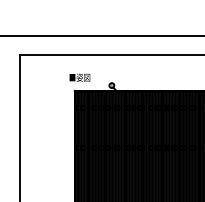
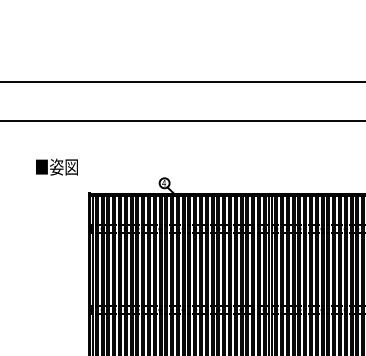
text: (79, 77) -> (56, 166), moved

